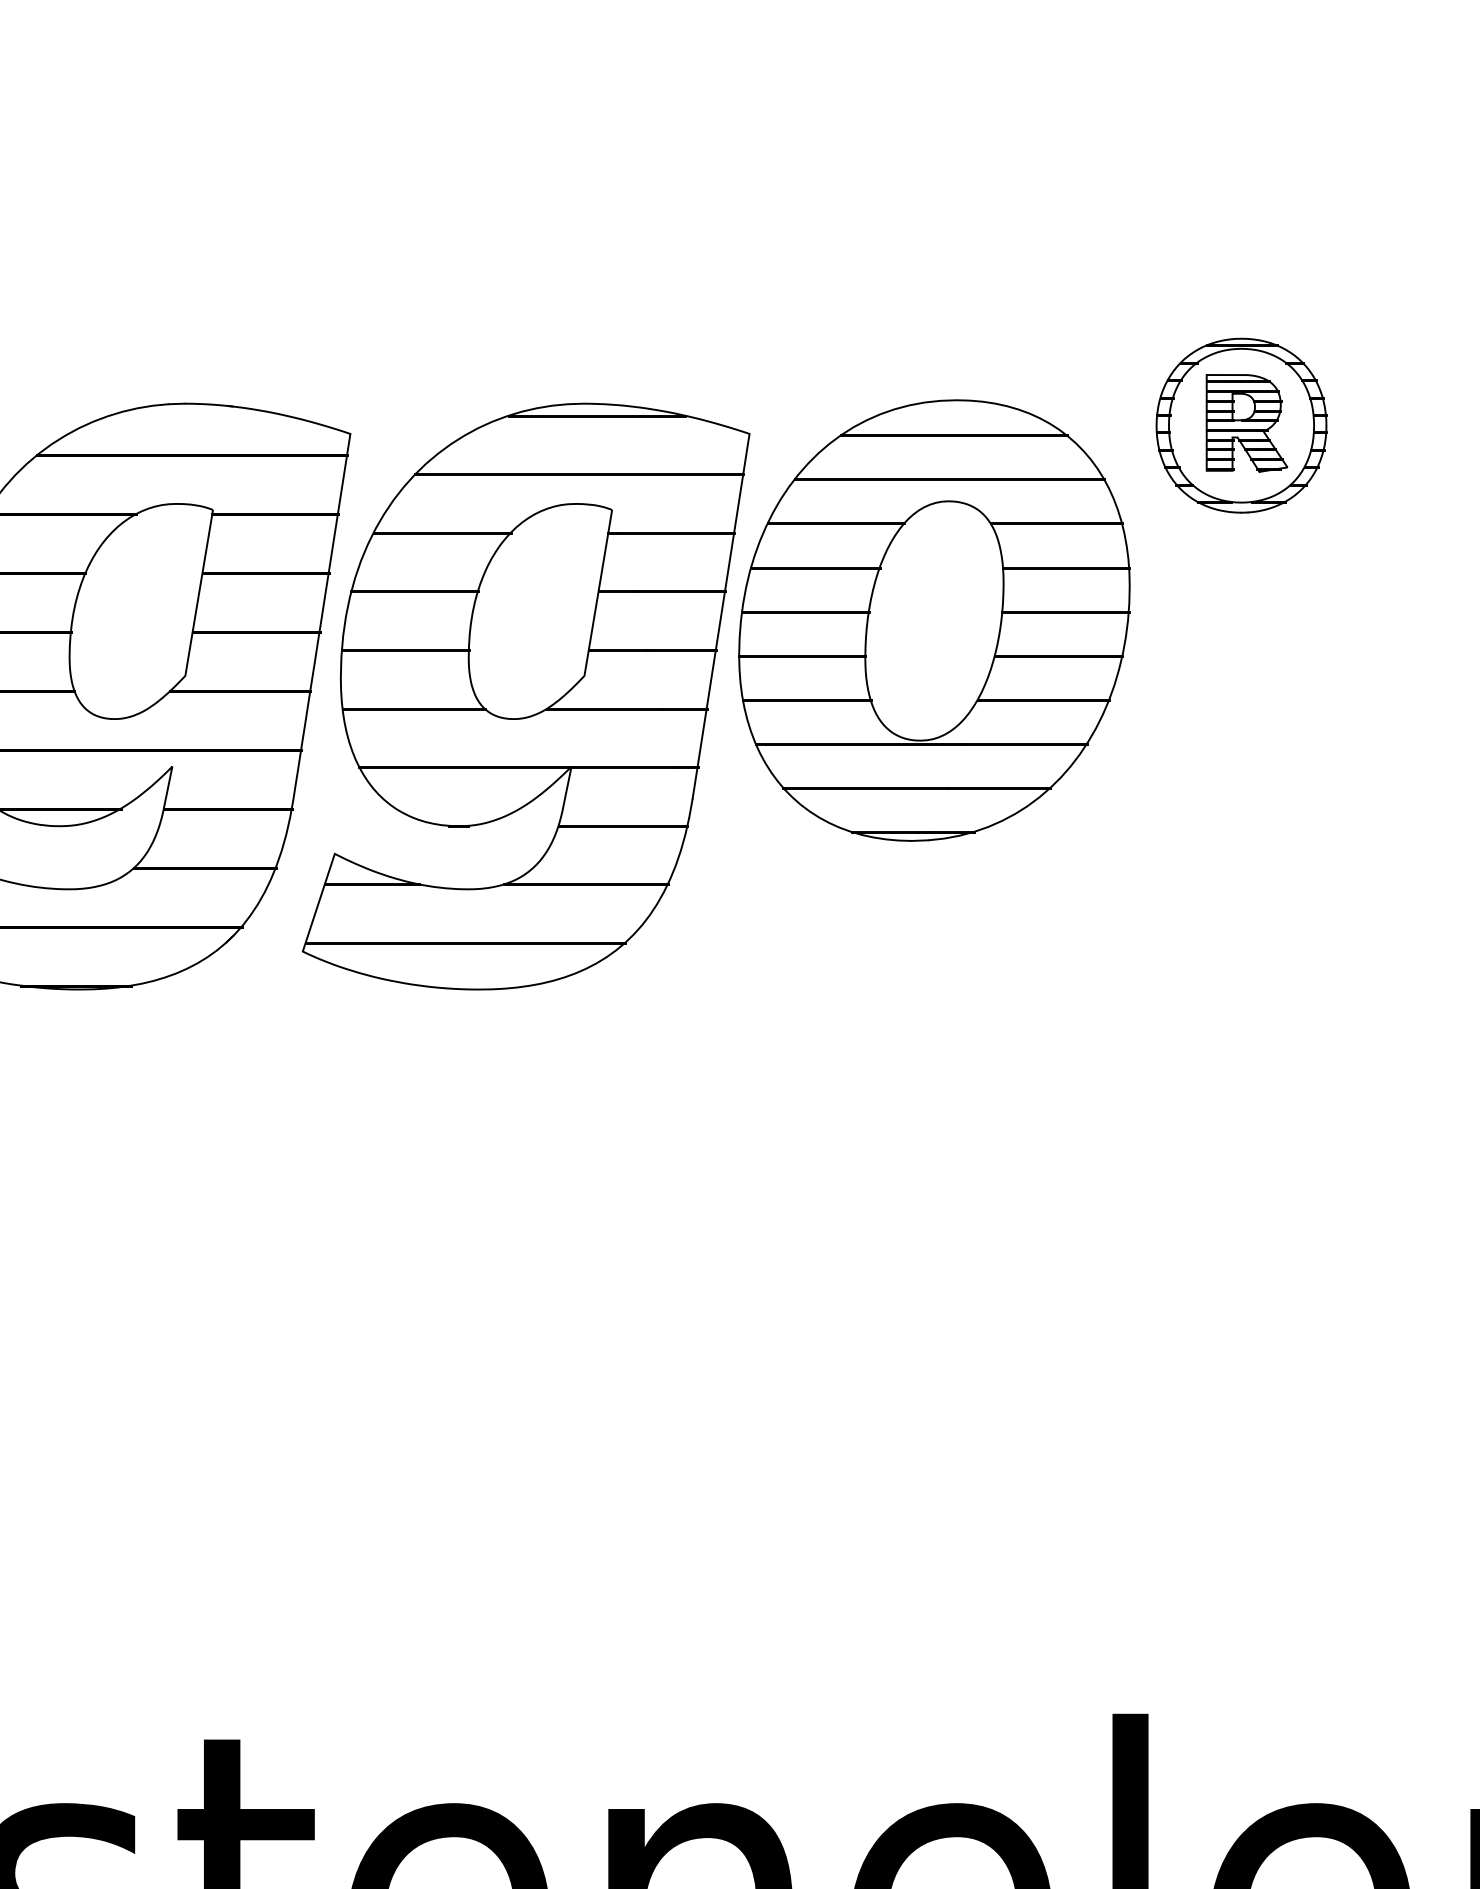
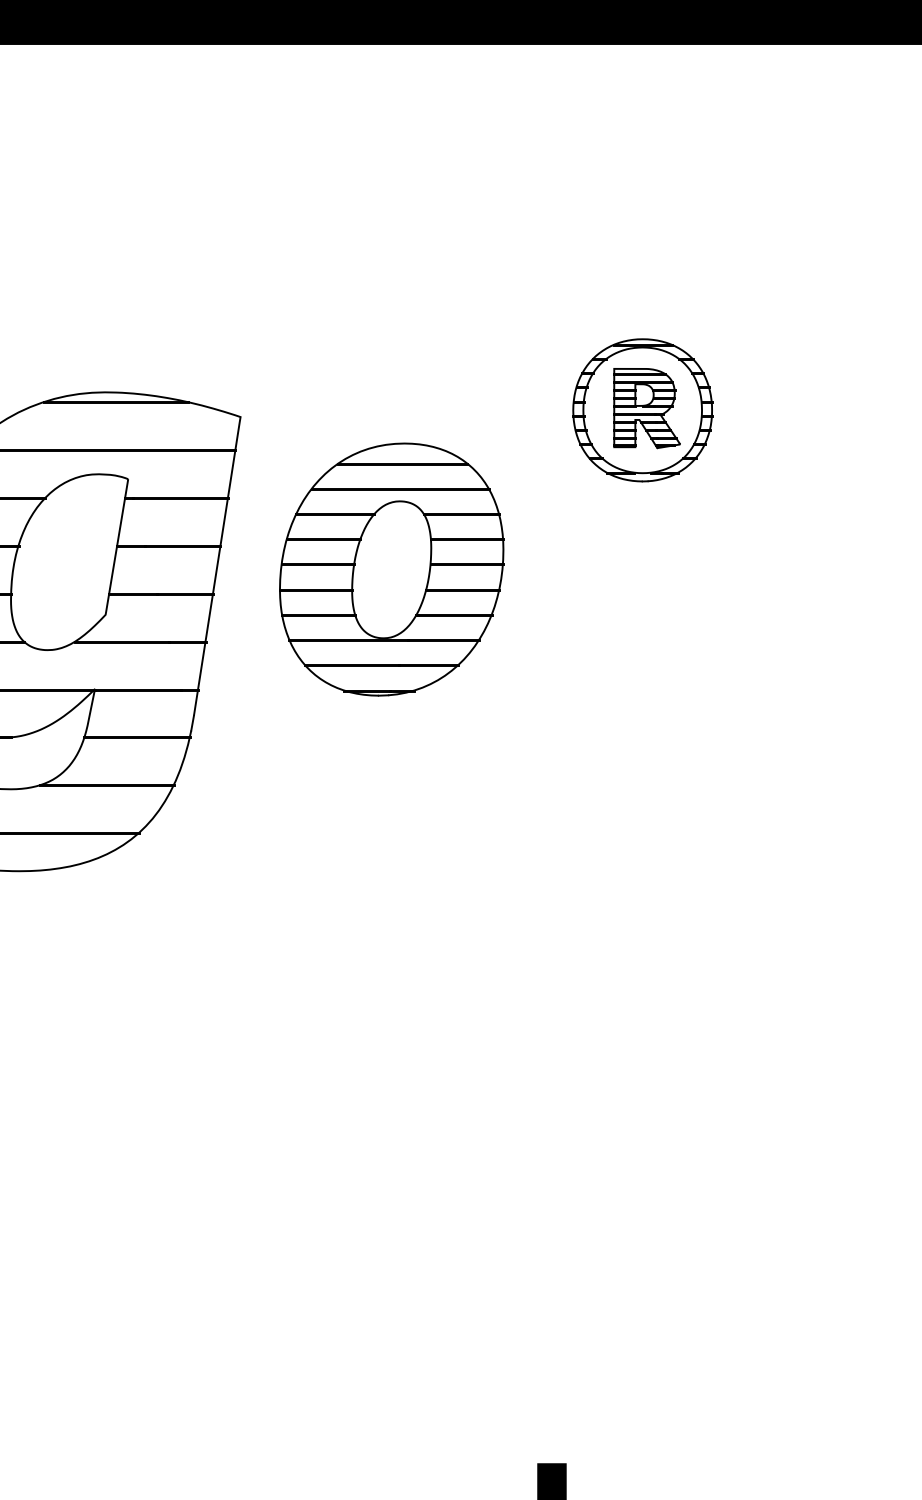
part: (934, 620) -> (391, 569), size x0.7

